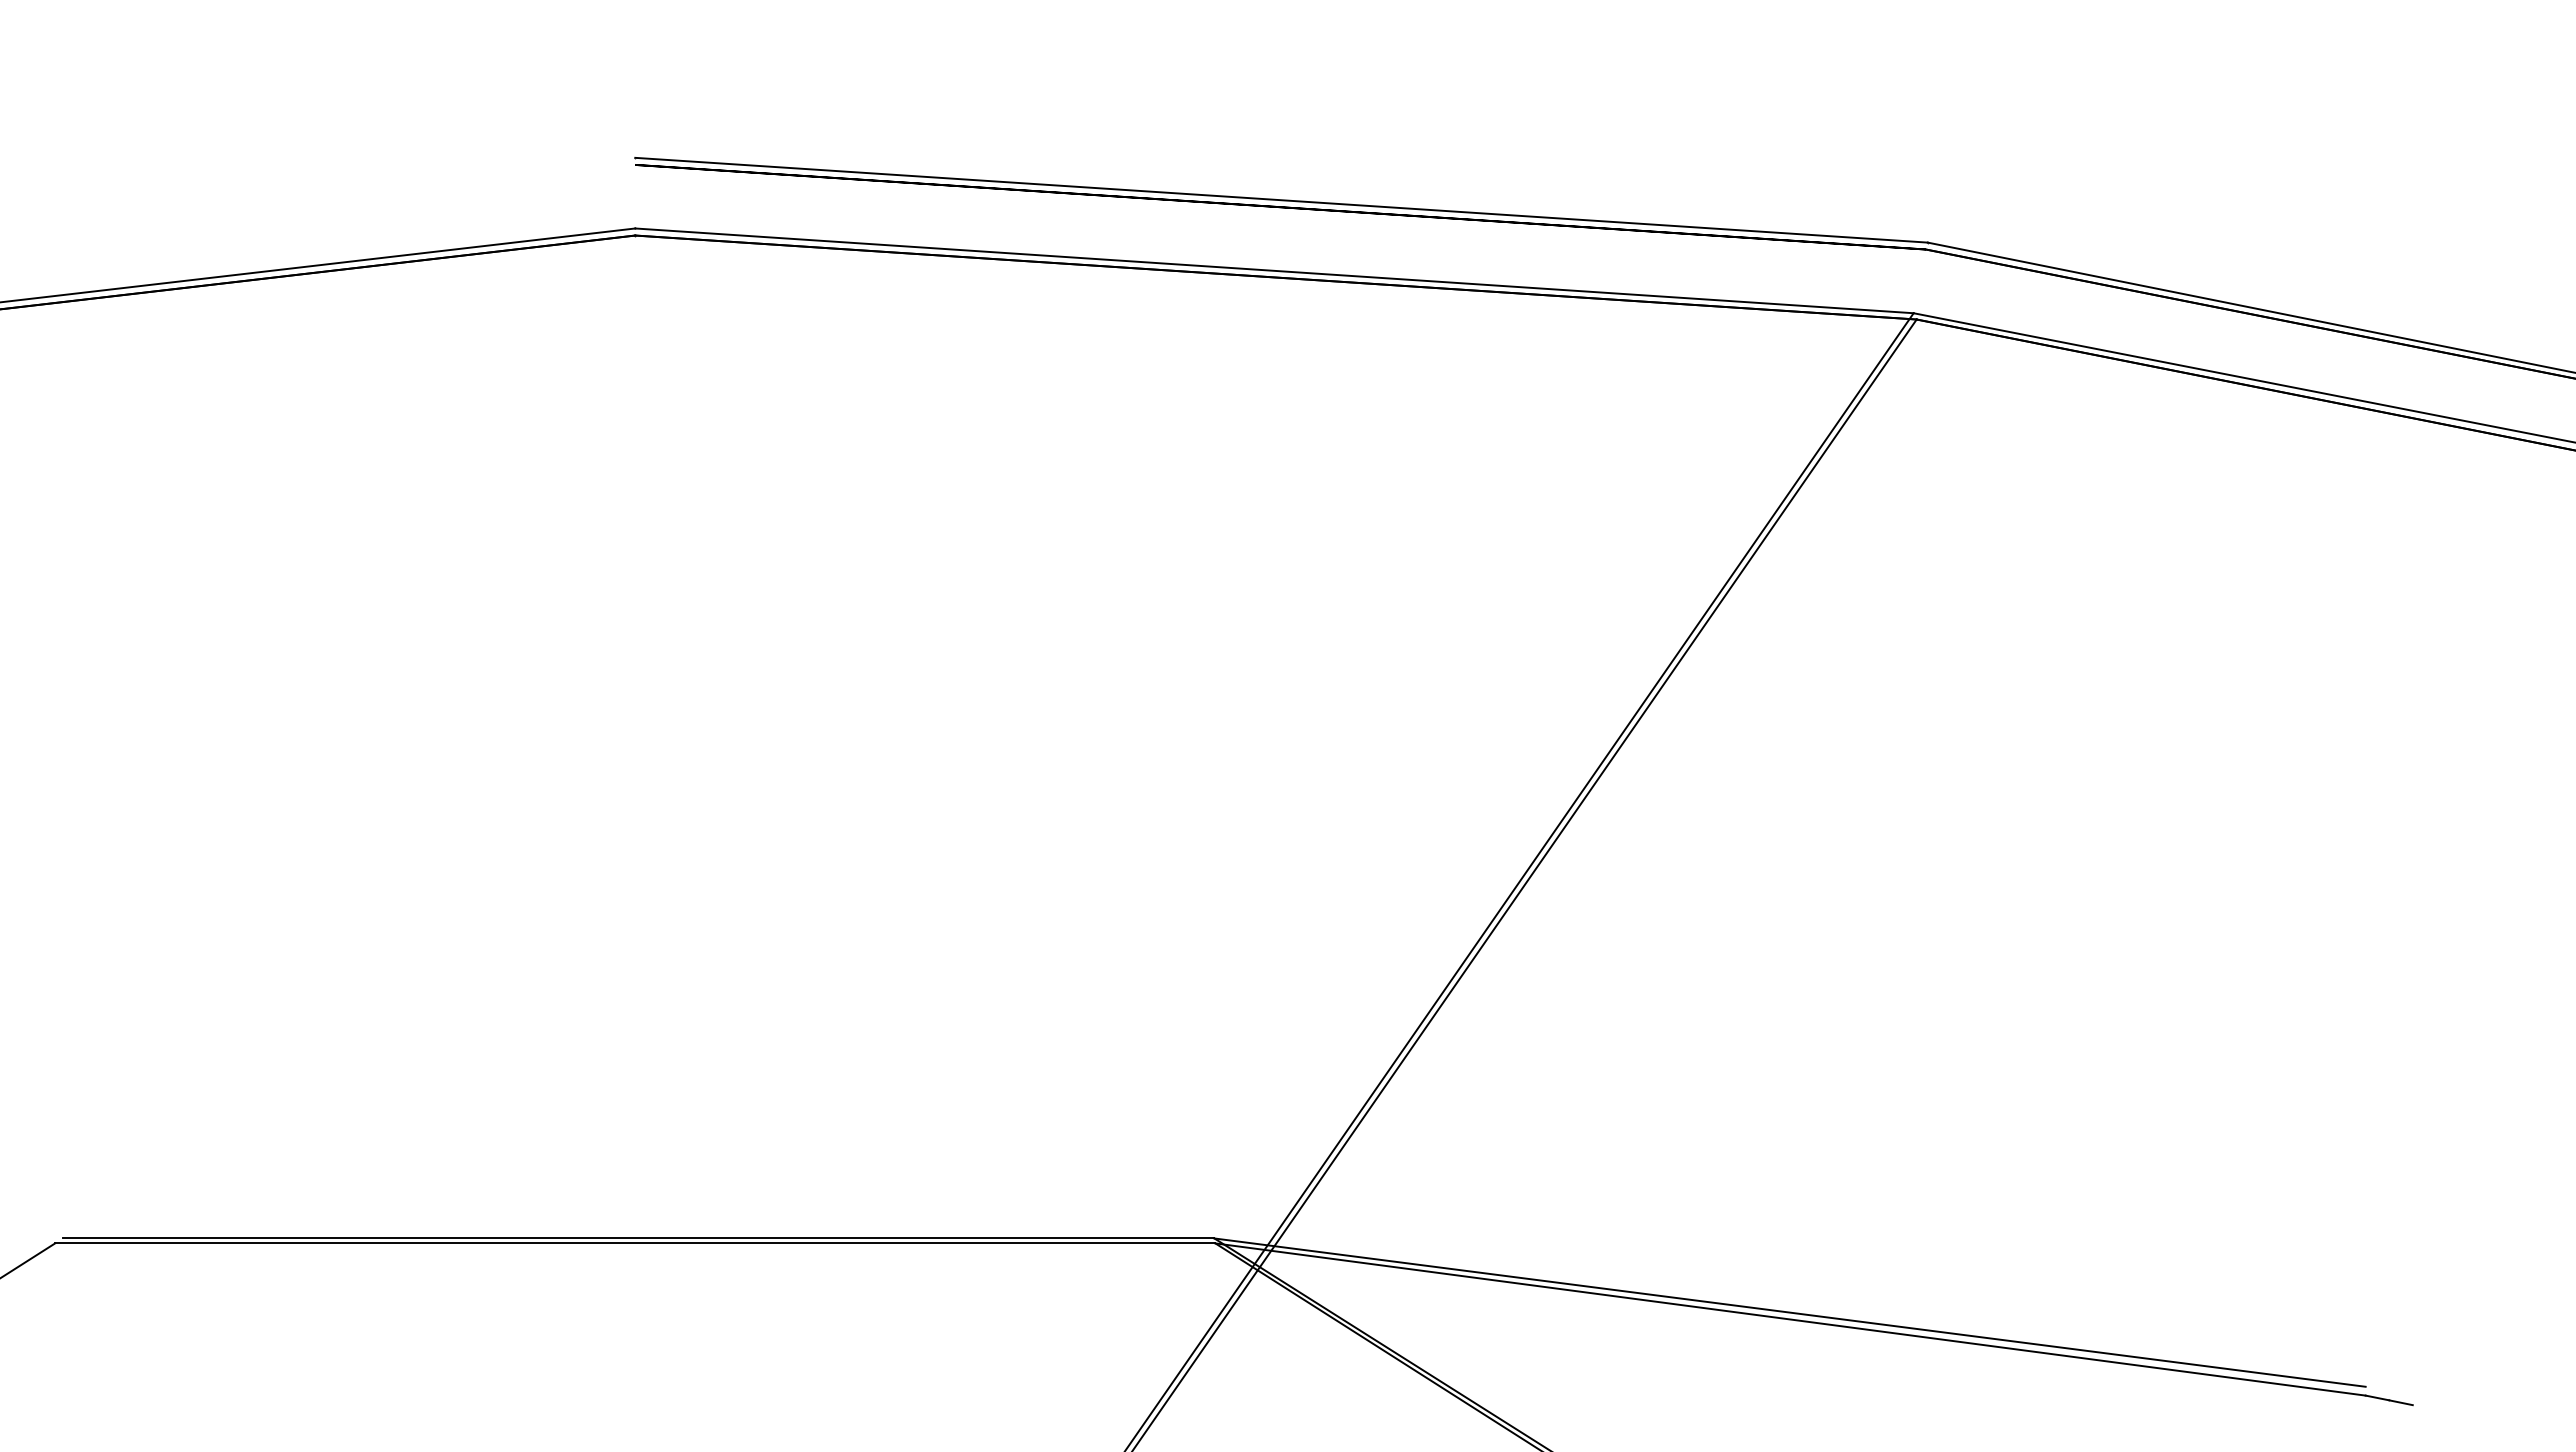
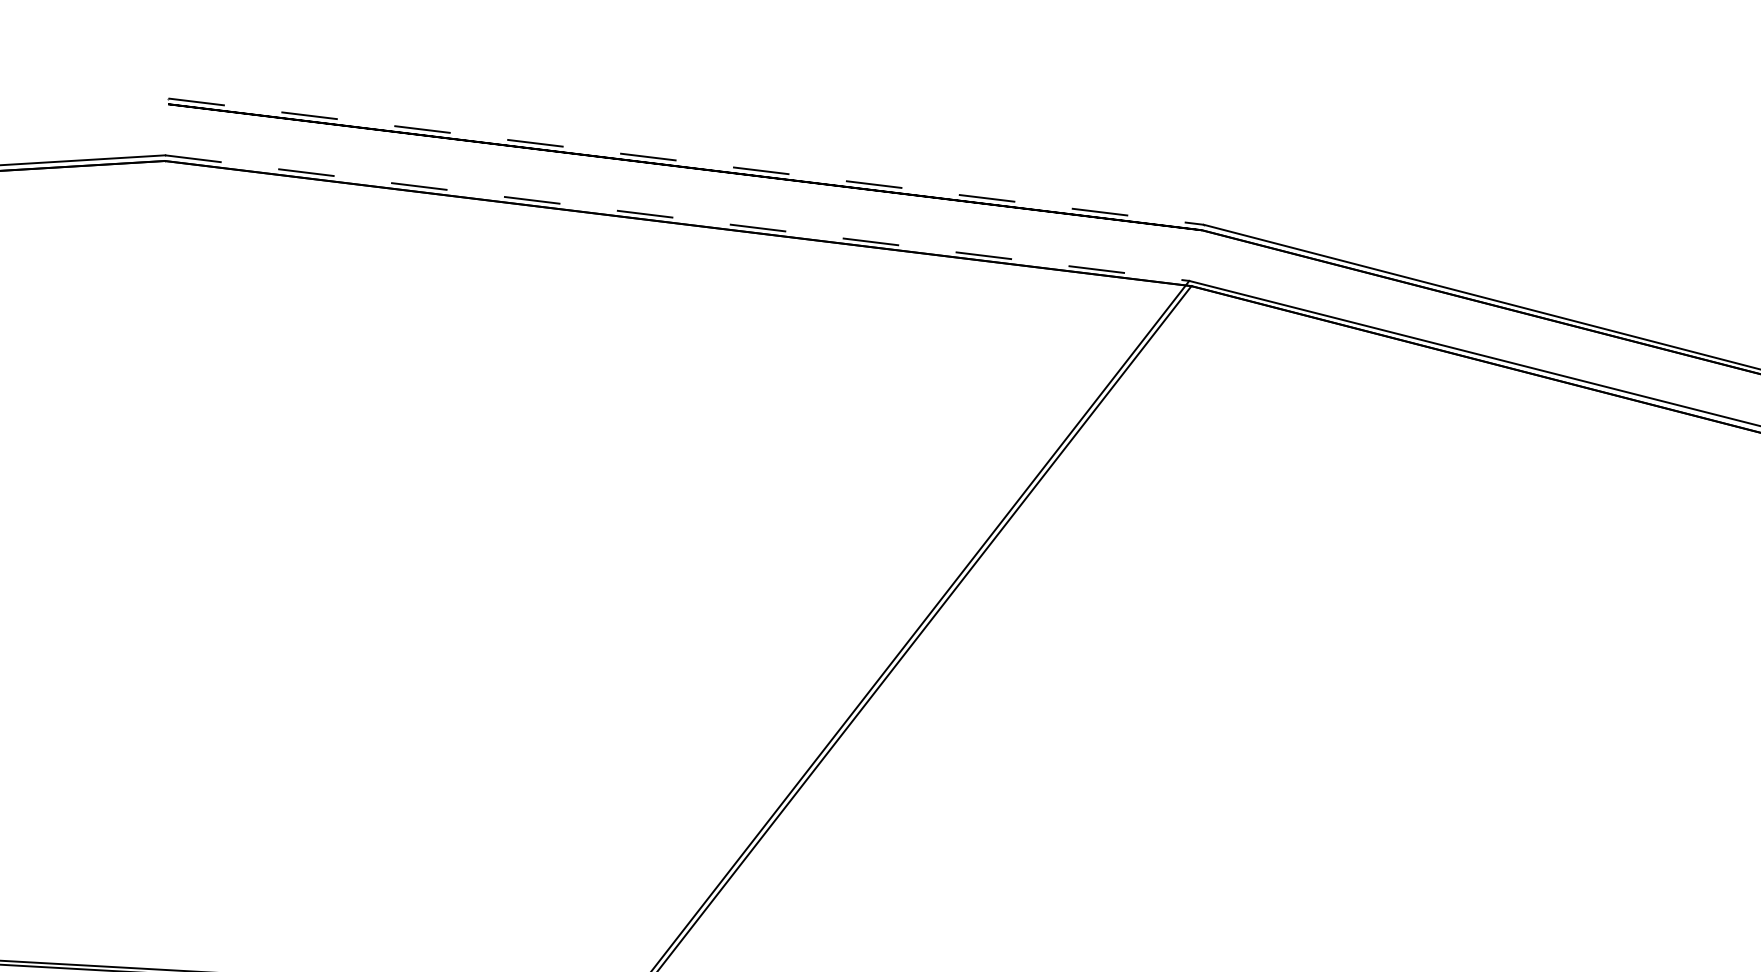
line: (1281, 200) -> (686, 161), solid -> dashed
line: (1274, 270) -> (677, 217), solid -> dashed

